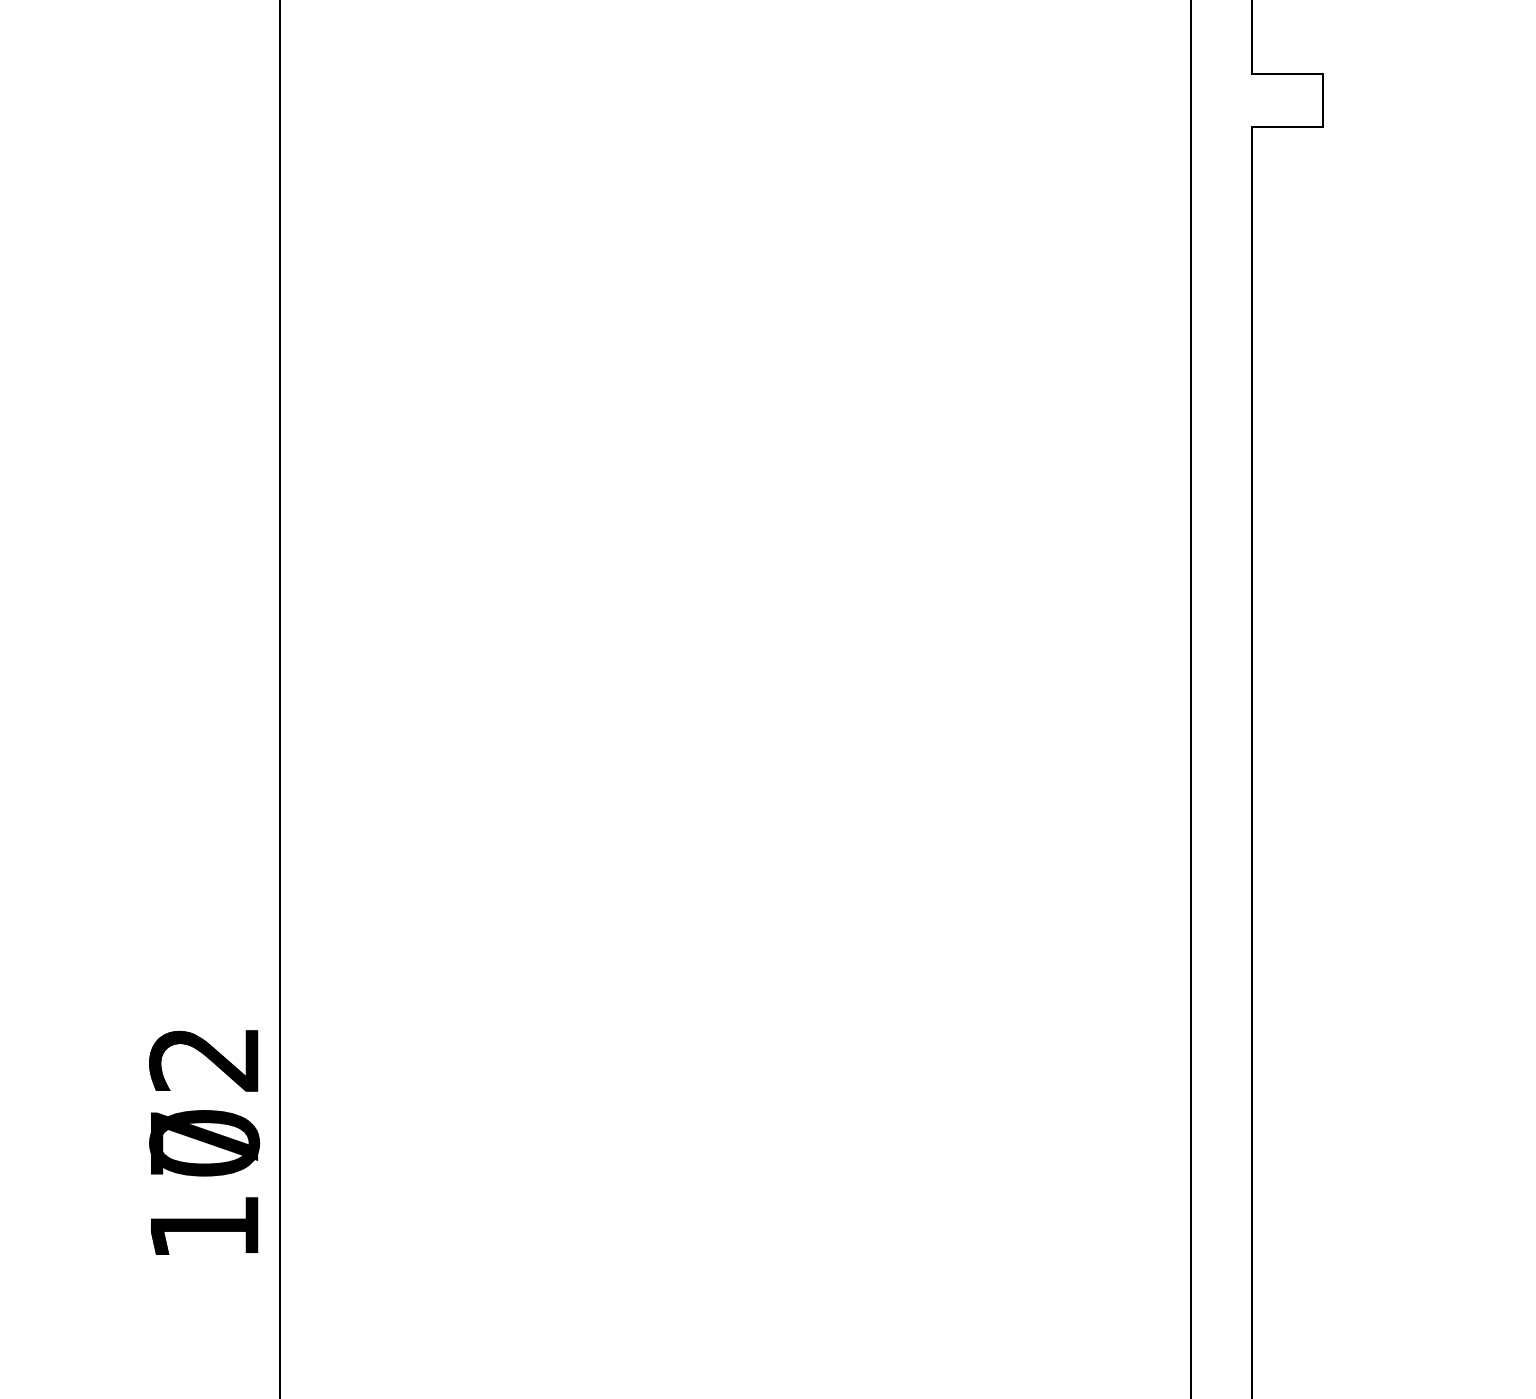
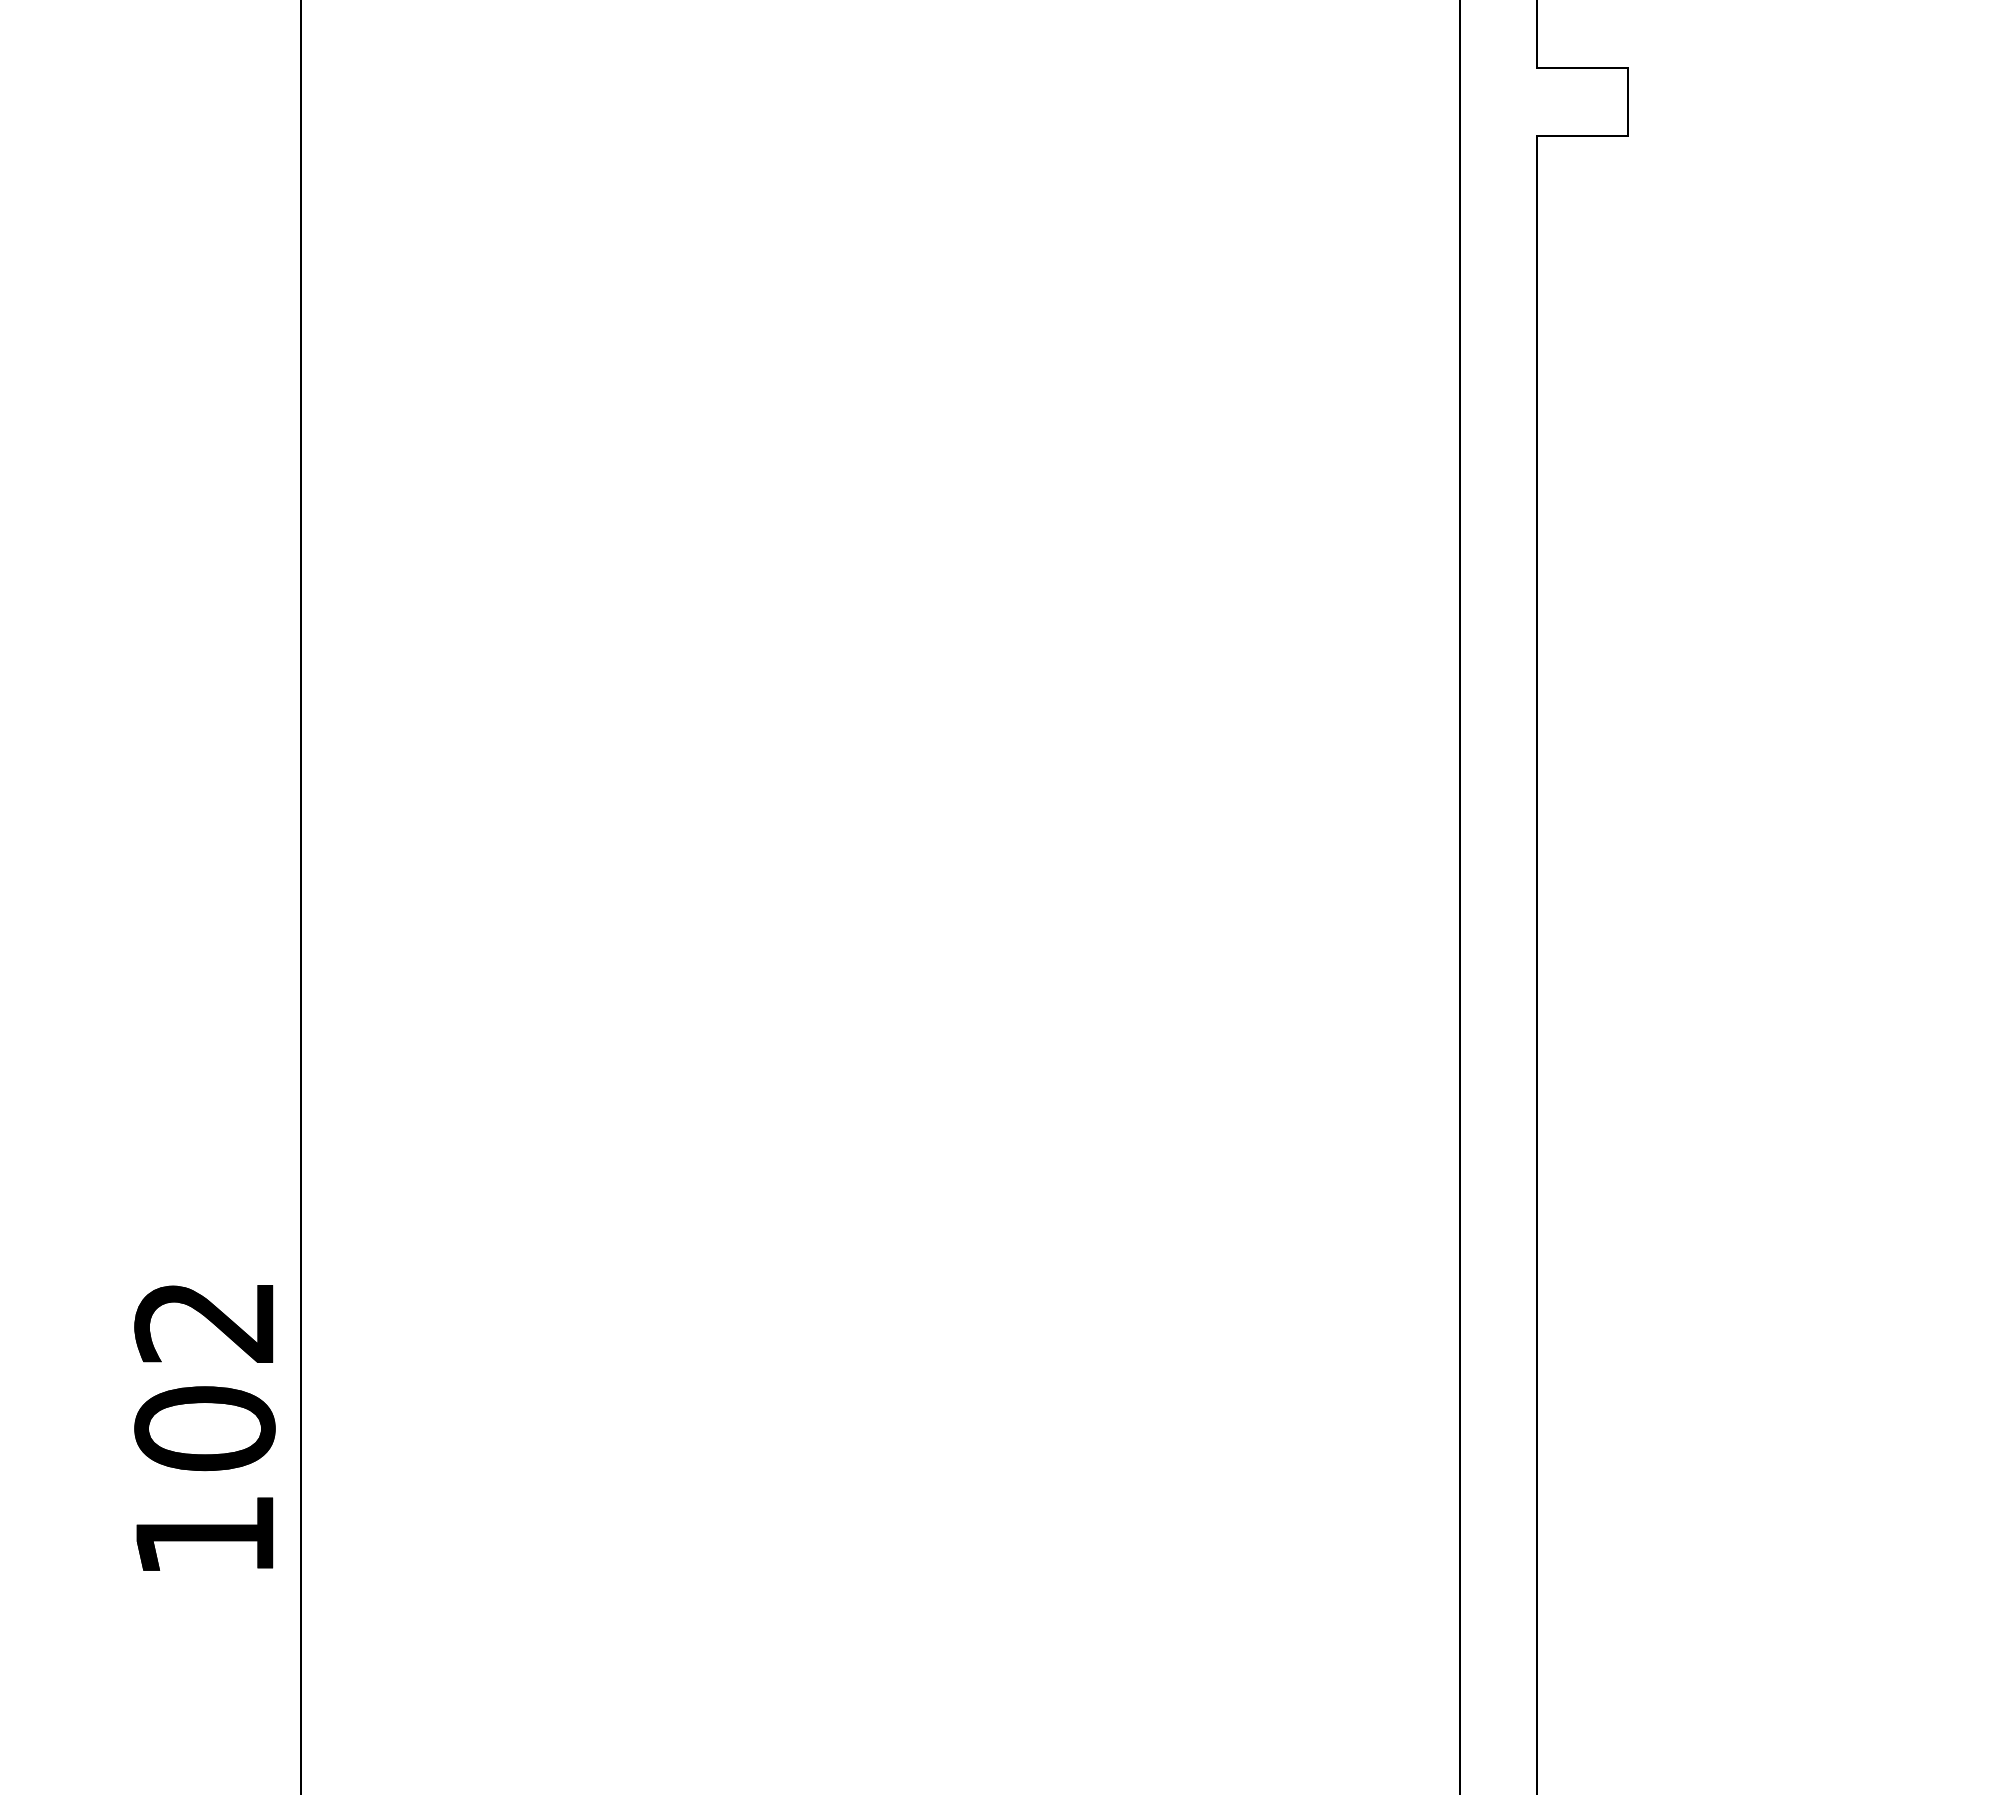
text: (204, 1143) -> (204, 1428), 172 -> 102

